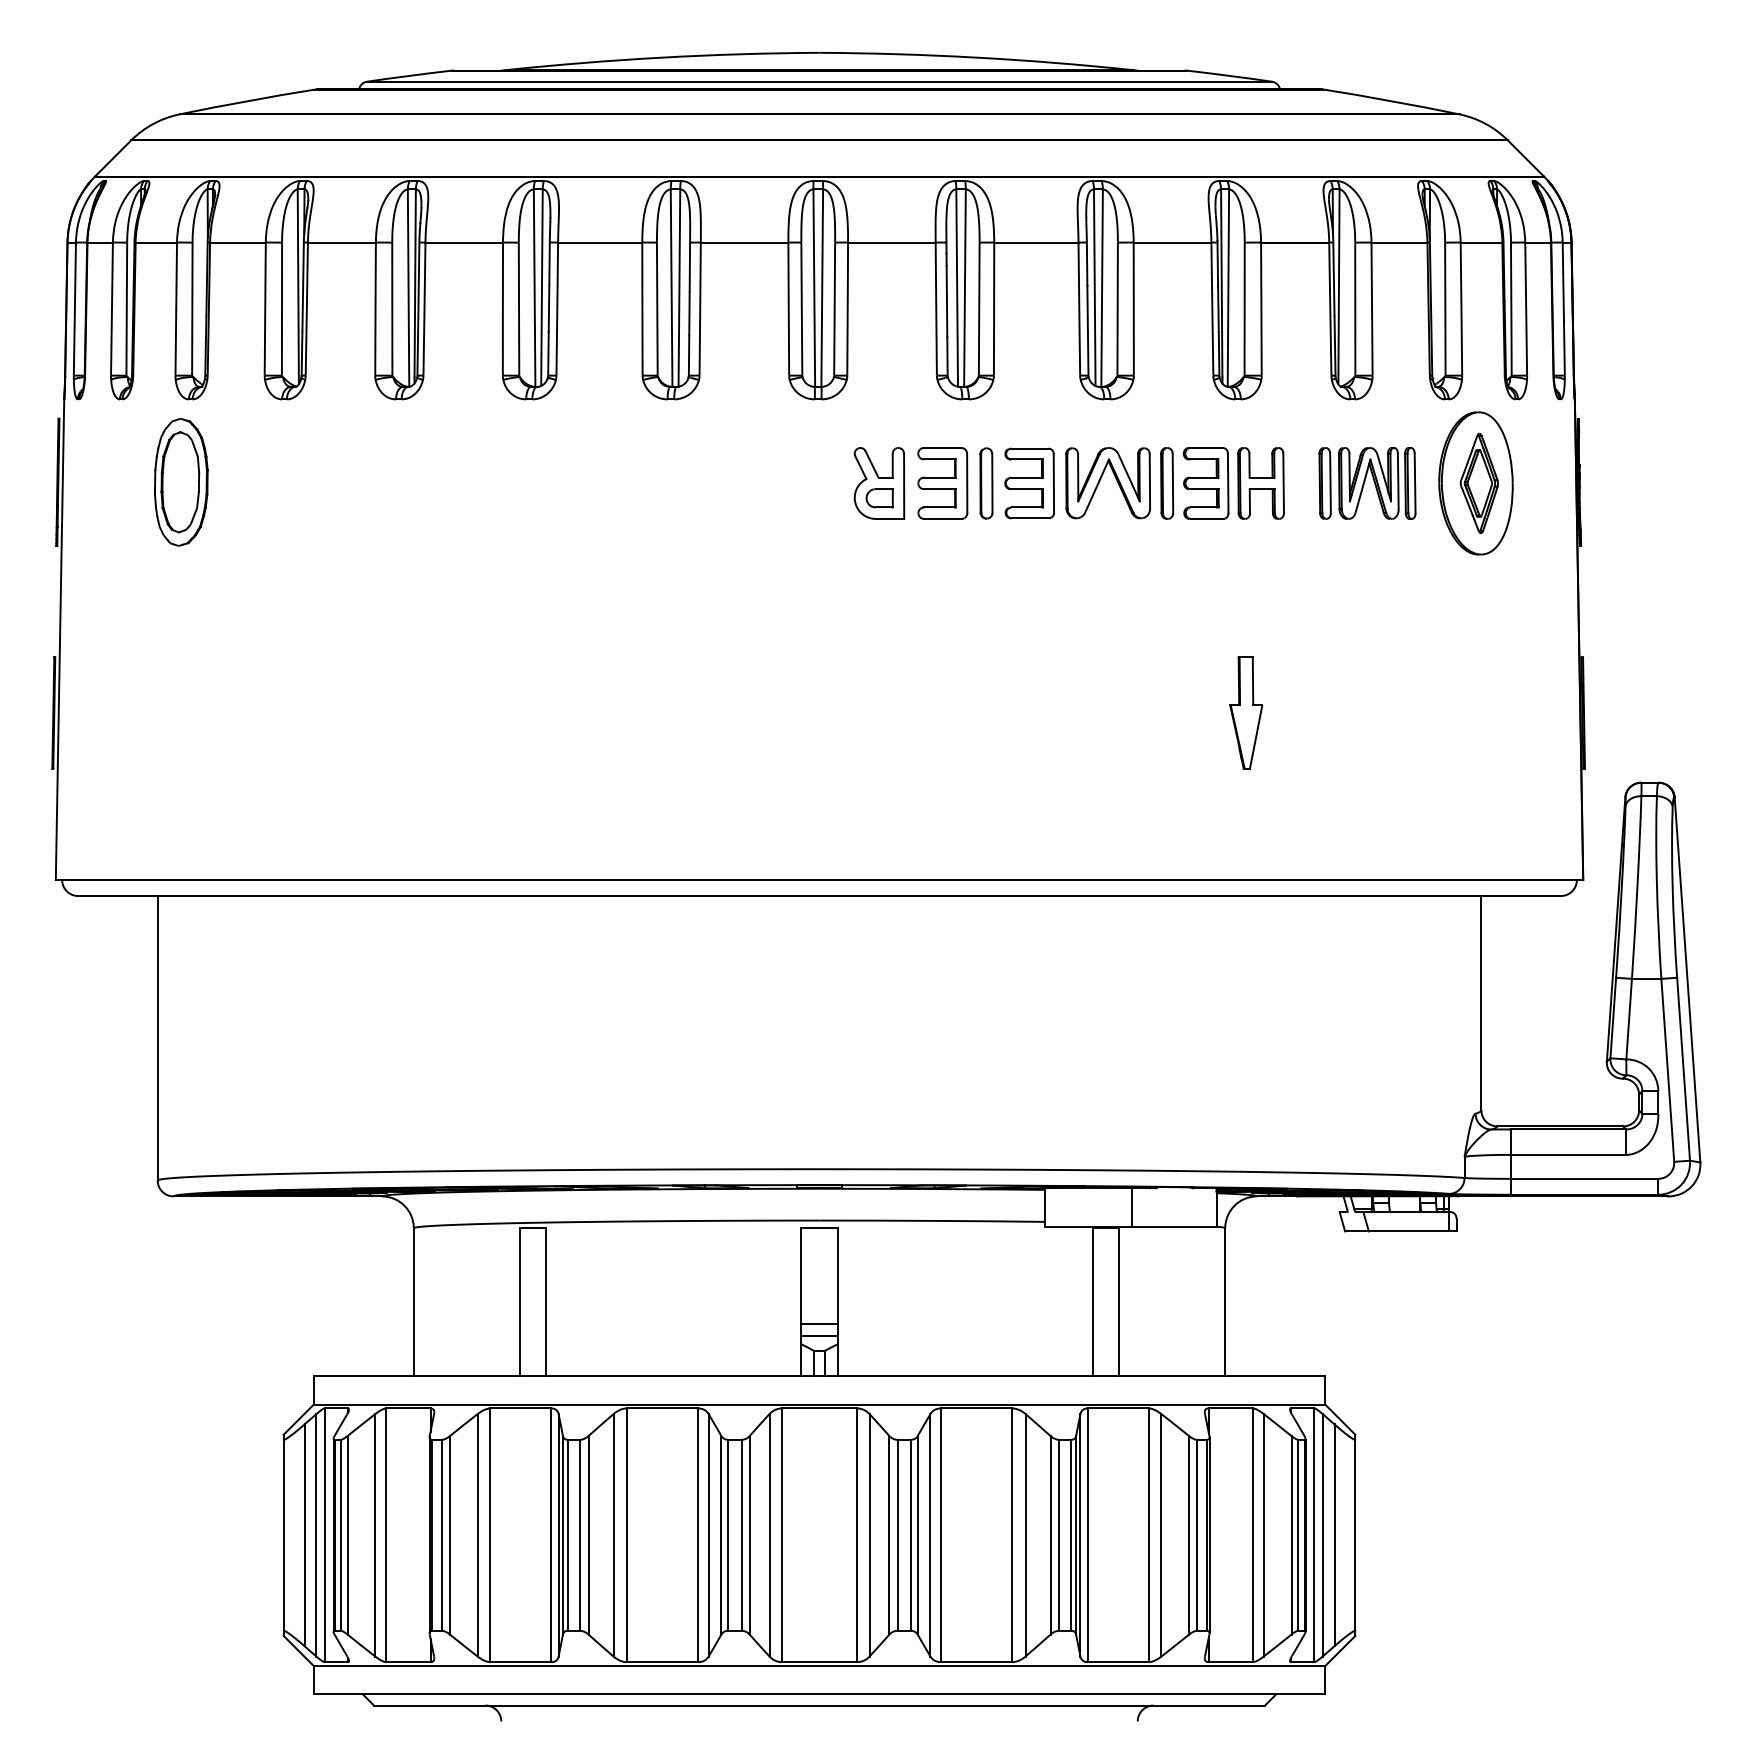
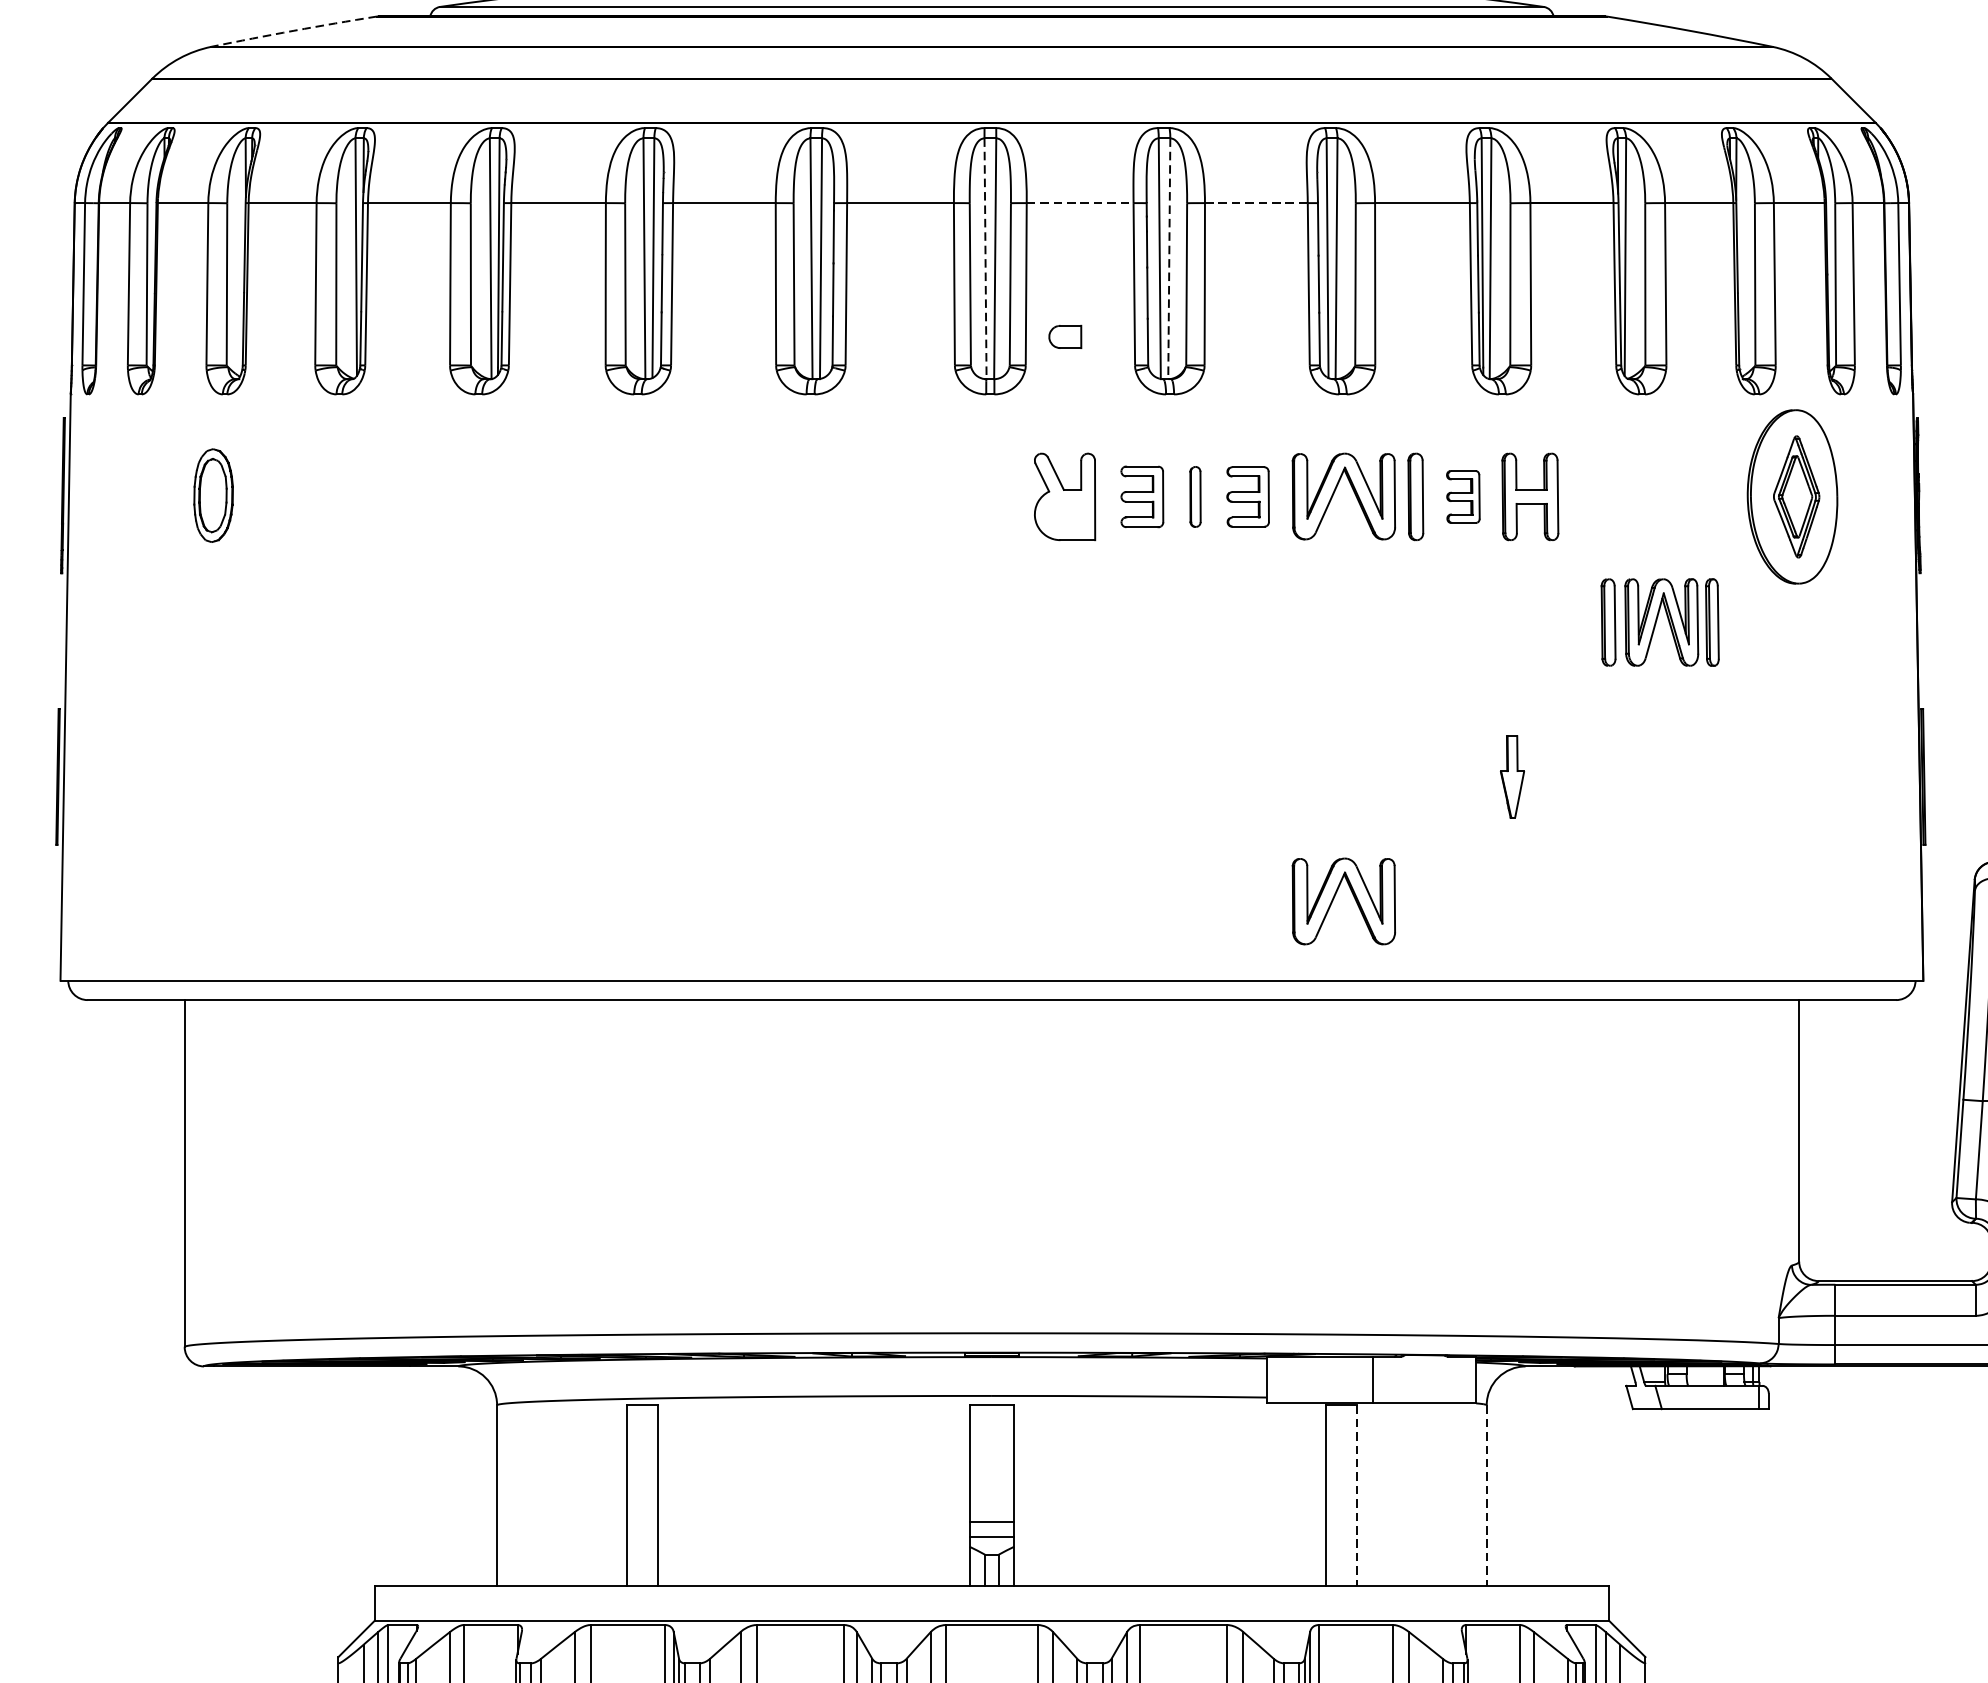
arc: (247, 101) -> (294, 31), solid -> dashed
line: (891, 242) -> (1079, 203), solid -> dashed
line: (1036, 242) -> (1256, 203), solid -> dashed
line: (814, 288) -> (985, 259), solid -> dashed
line: (964, 288) -> (1168, 259), solid -> dashed
part: (181, 482) -> (213, 495), size x0.6
part: (942, 483) -> (1141, 496), size x0.7
part: (986, 483) -> (1195, 496), size x0.7
part: (1029, 483) -> (1247, 496), size x0.7
part: (1205, 483) -> (1462, 496), size x0.6
part: (1367, 483) -> (1660, 622), moved
part: (879, 498) -> (1065, 337), moved
part: (1246, 712) -> (1512, 776), size x0.6
part: (1101, 811) -> (1335, 897), added
line: (1119, 1302) -> (1357, 1495), solid -> dashed
line: (1225, 1302) -> (1487, 1495), solid -> dashed

